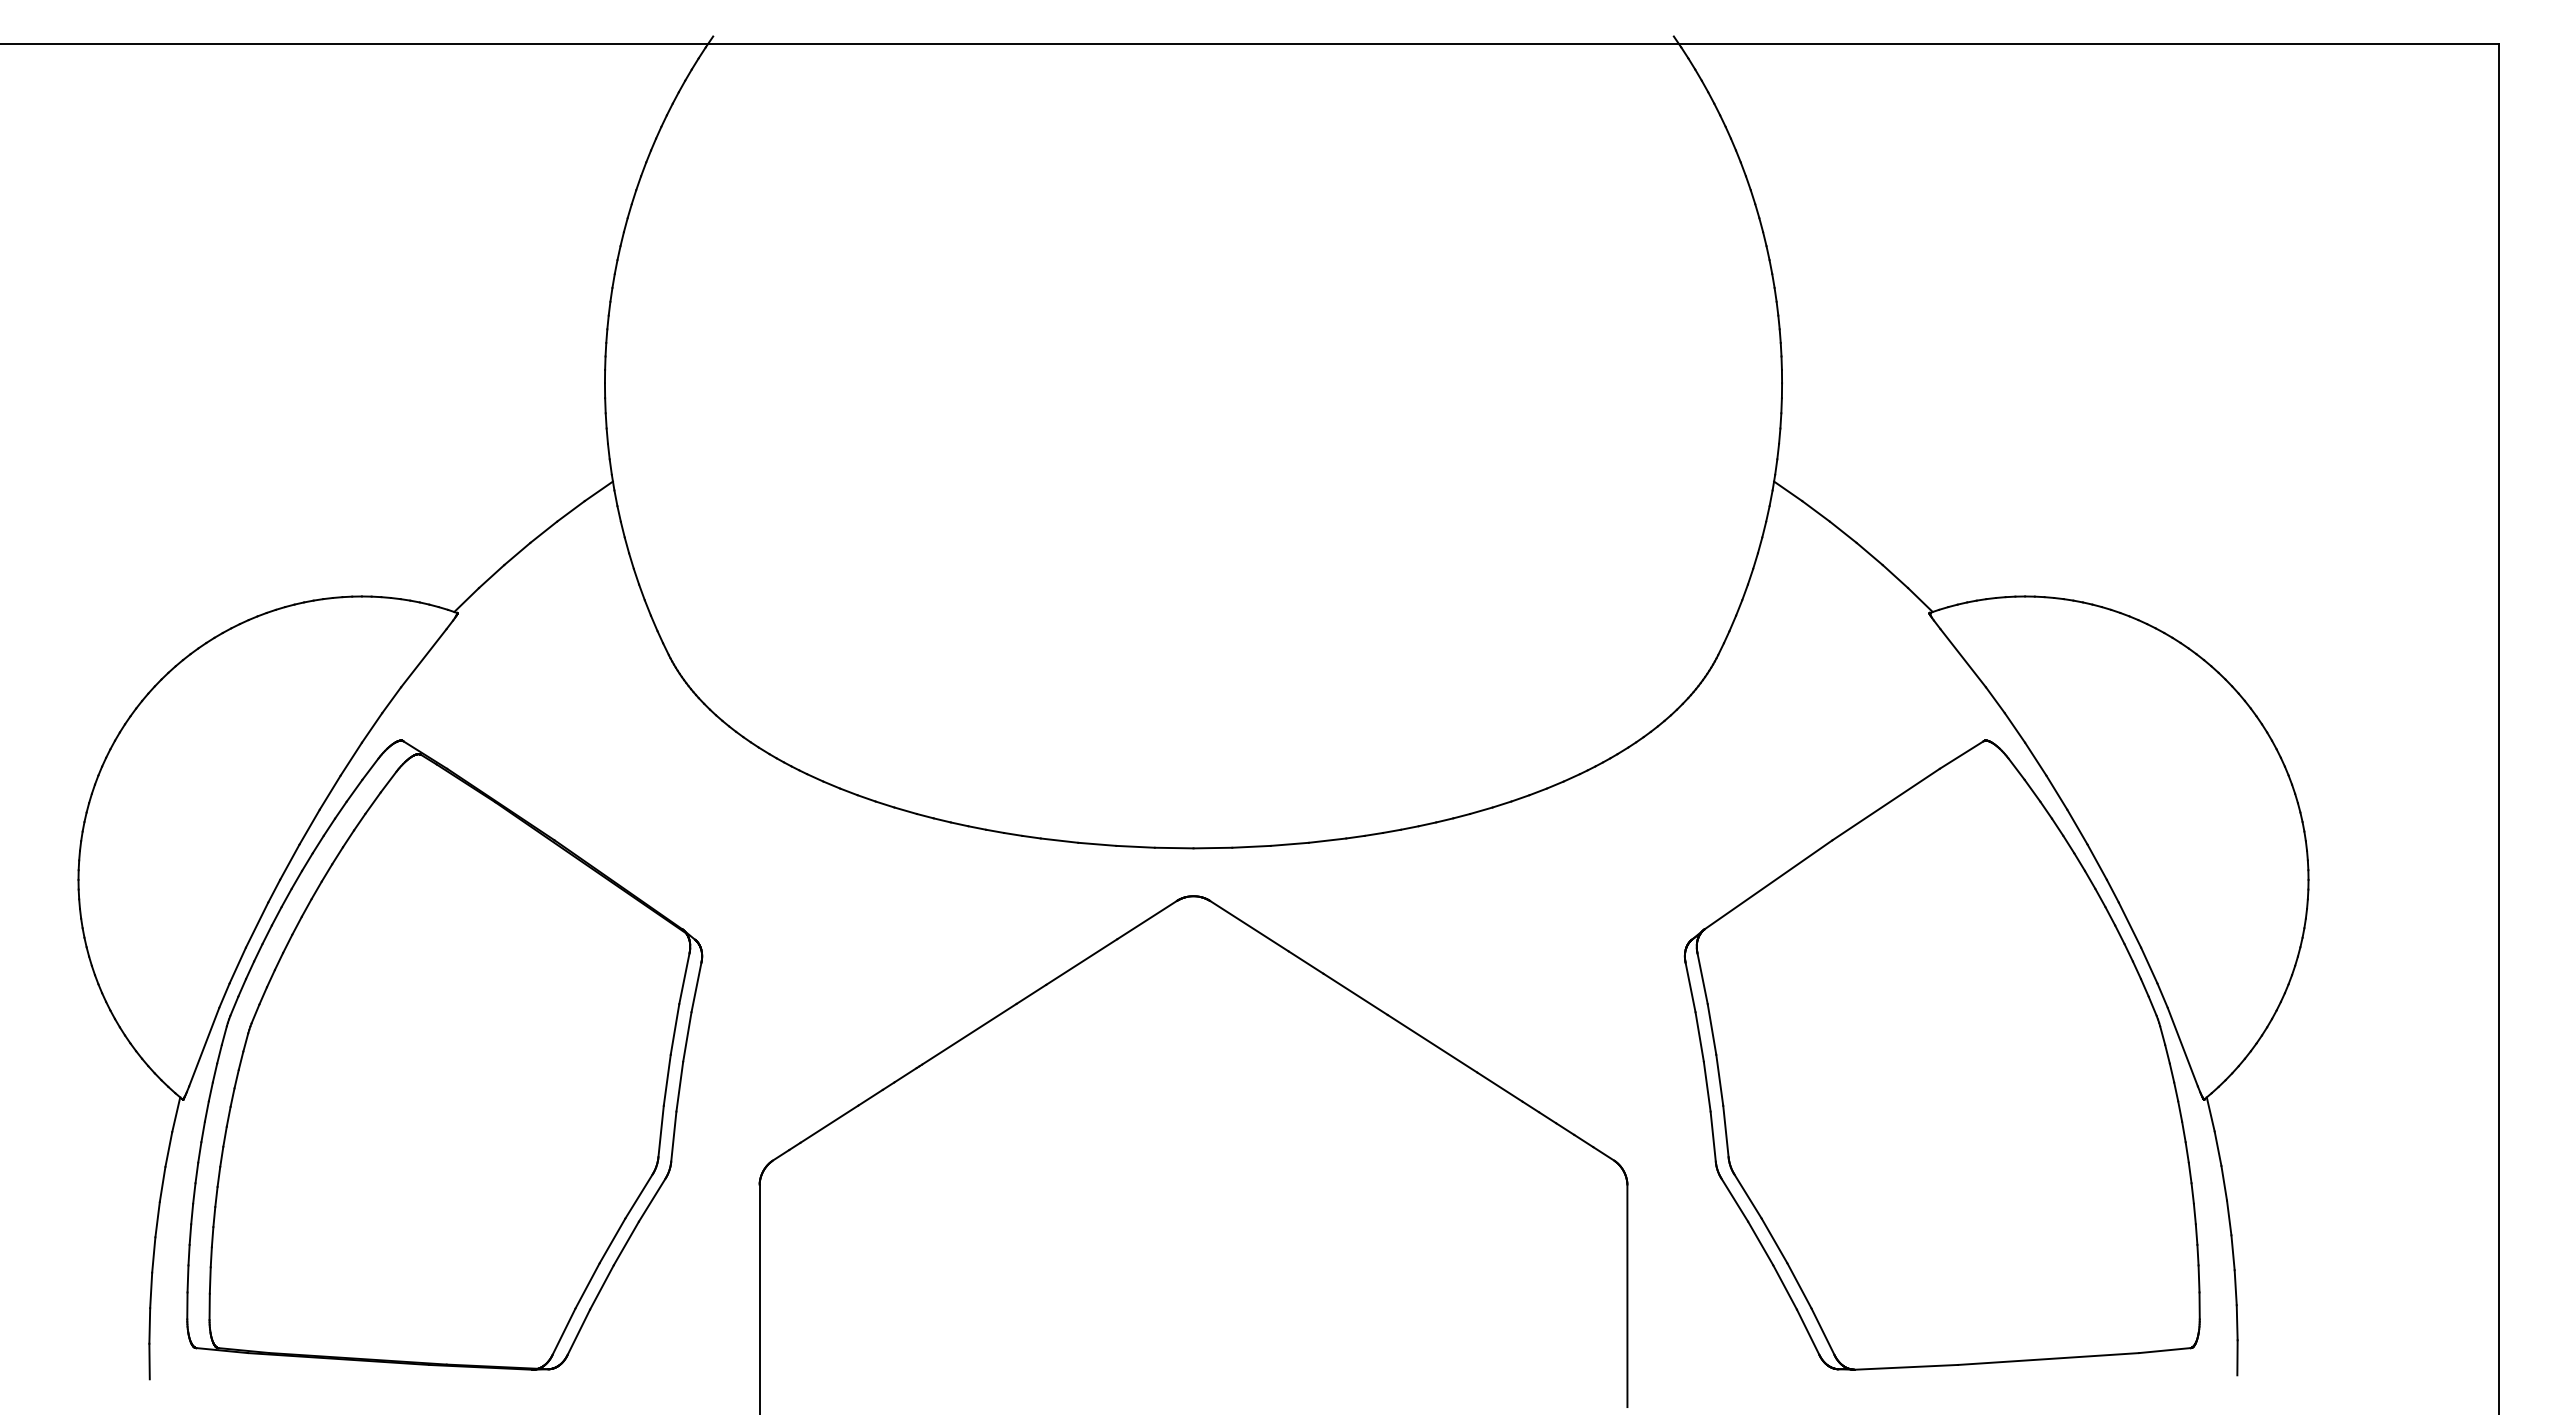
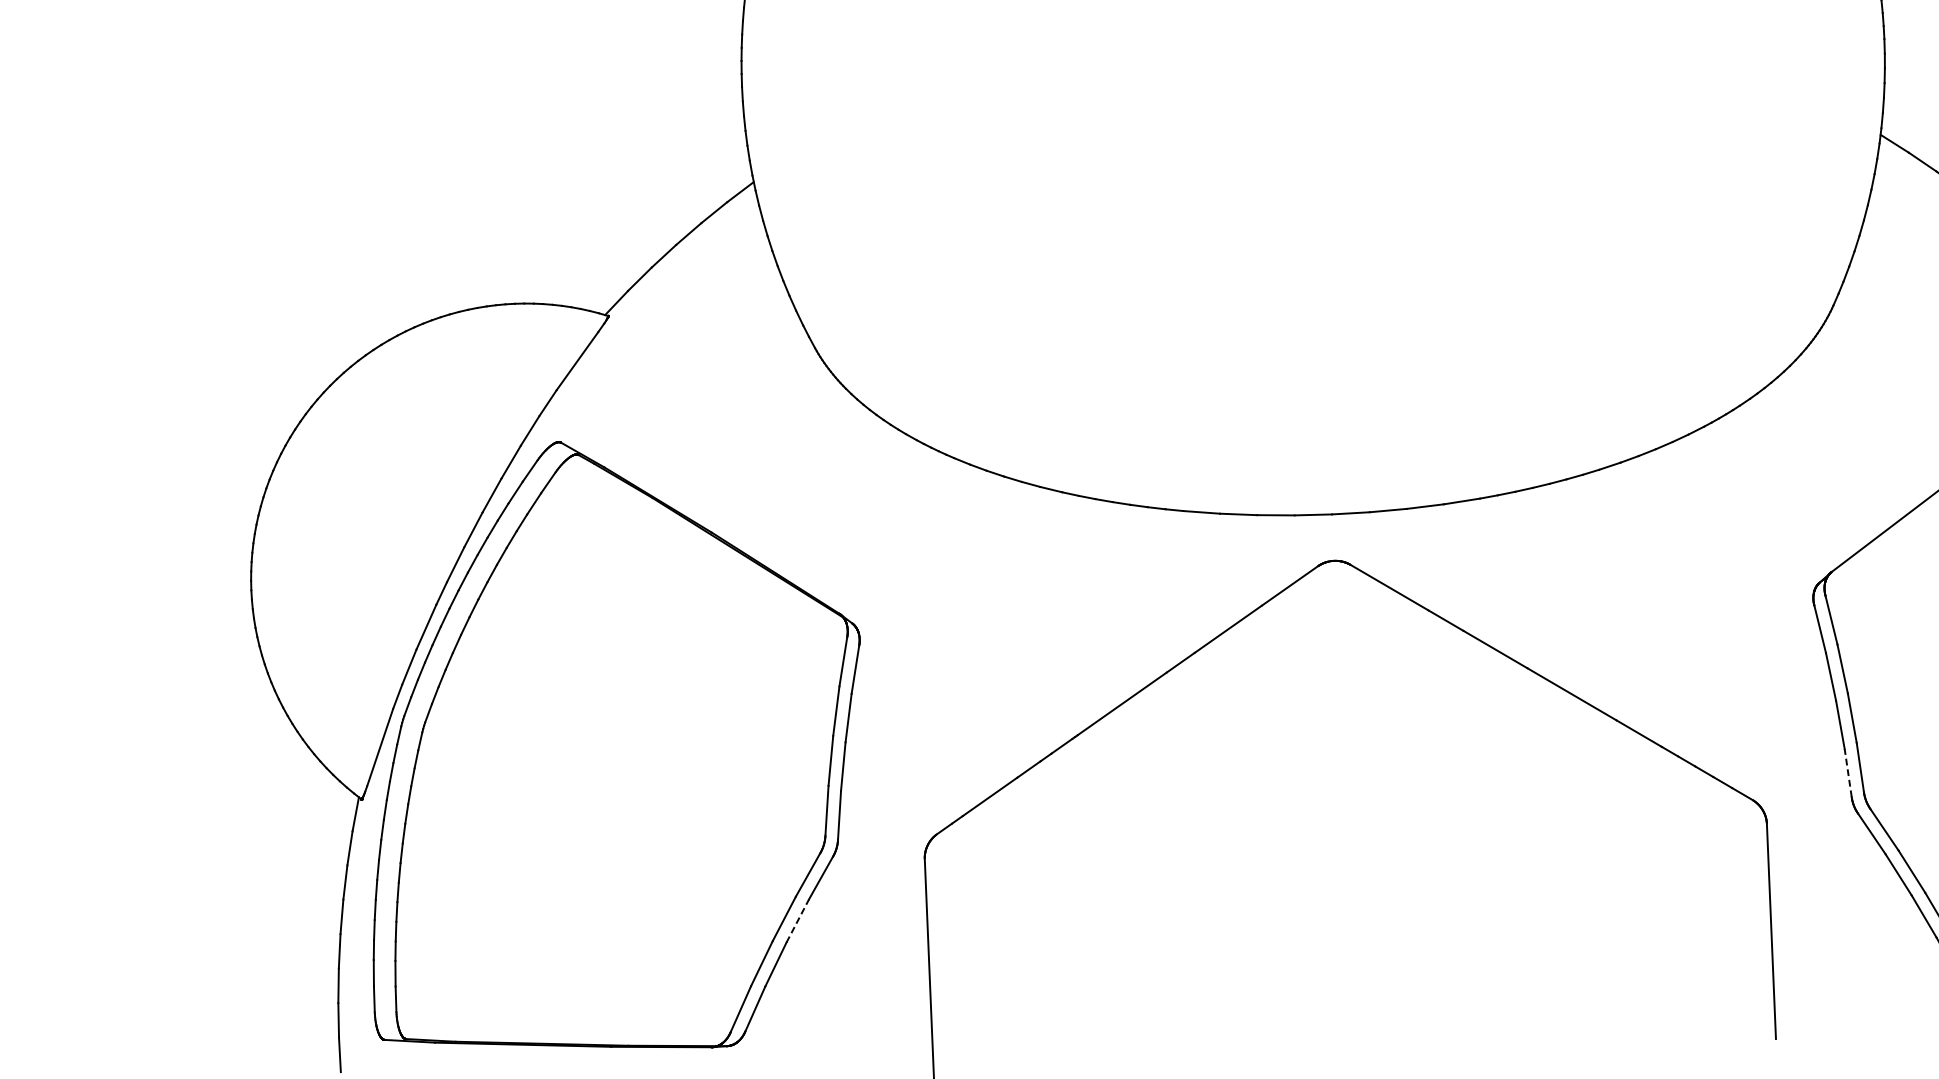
line: (1713, 1136) -> (1848, 772), solid -> dashed
line: (626, 1243) -> (797, 920), solid -> dashed

